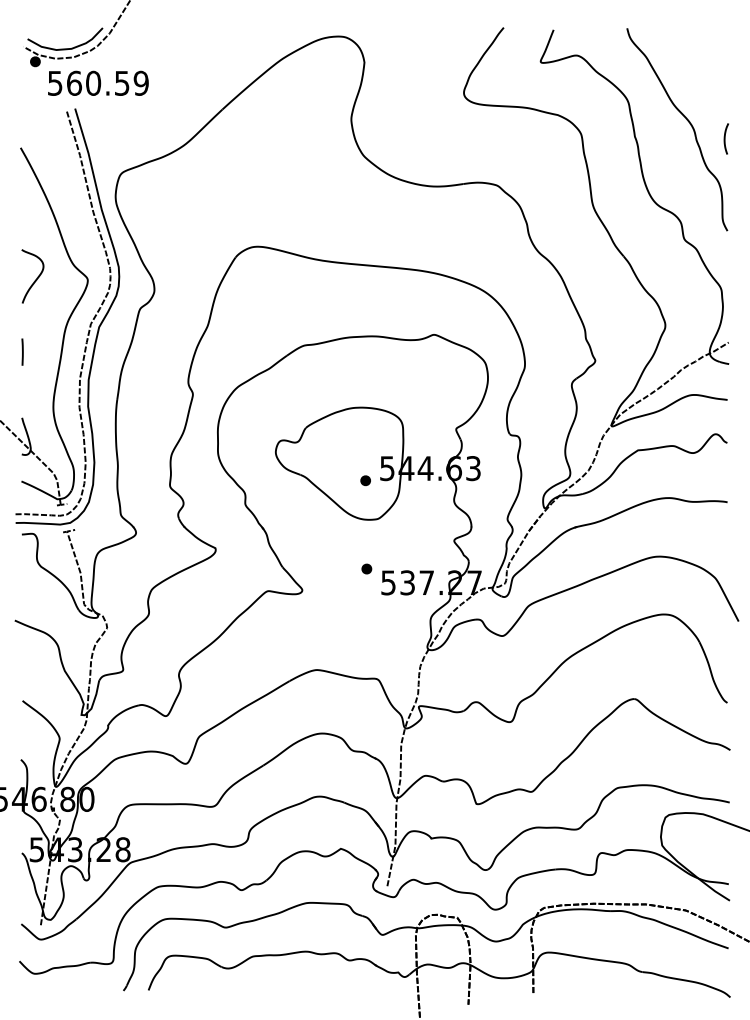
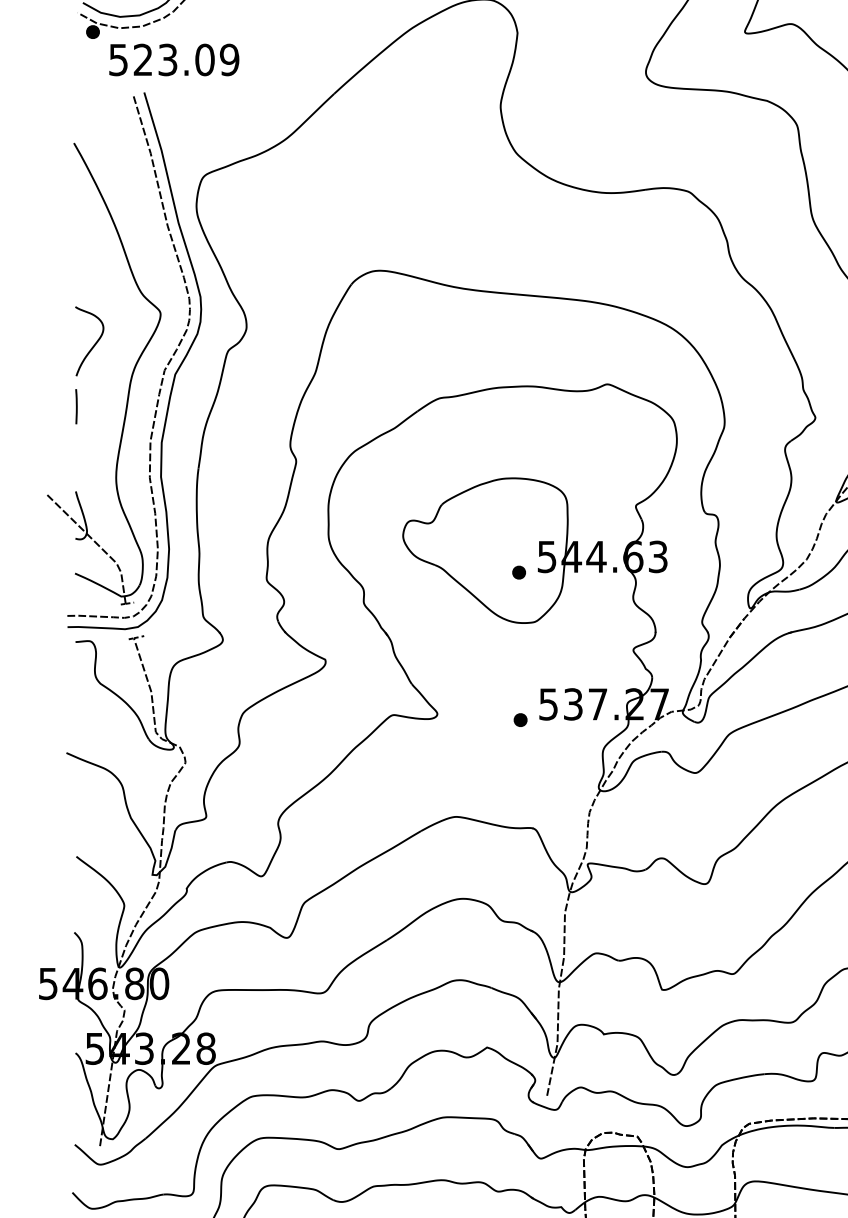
text: (98, 82) -> (174, 58), 560.59 -> 523.09
curve: (35, 279) -> (93, 345), moved
part: (366, 568) -> (520, 719), moved

